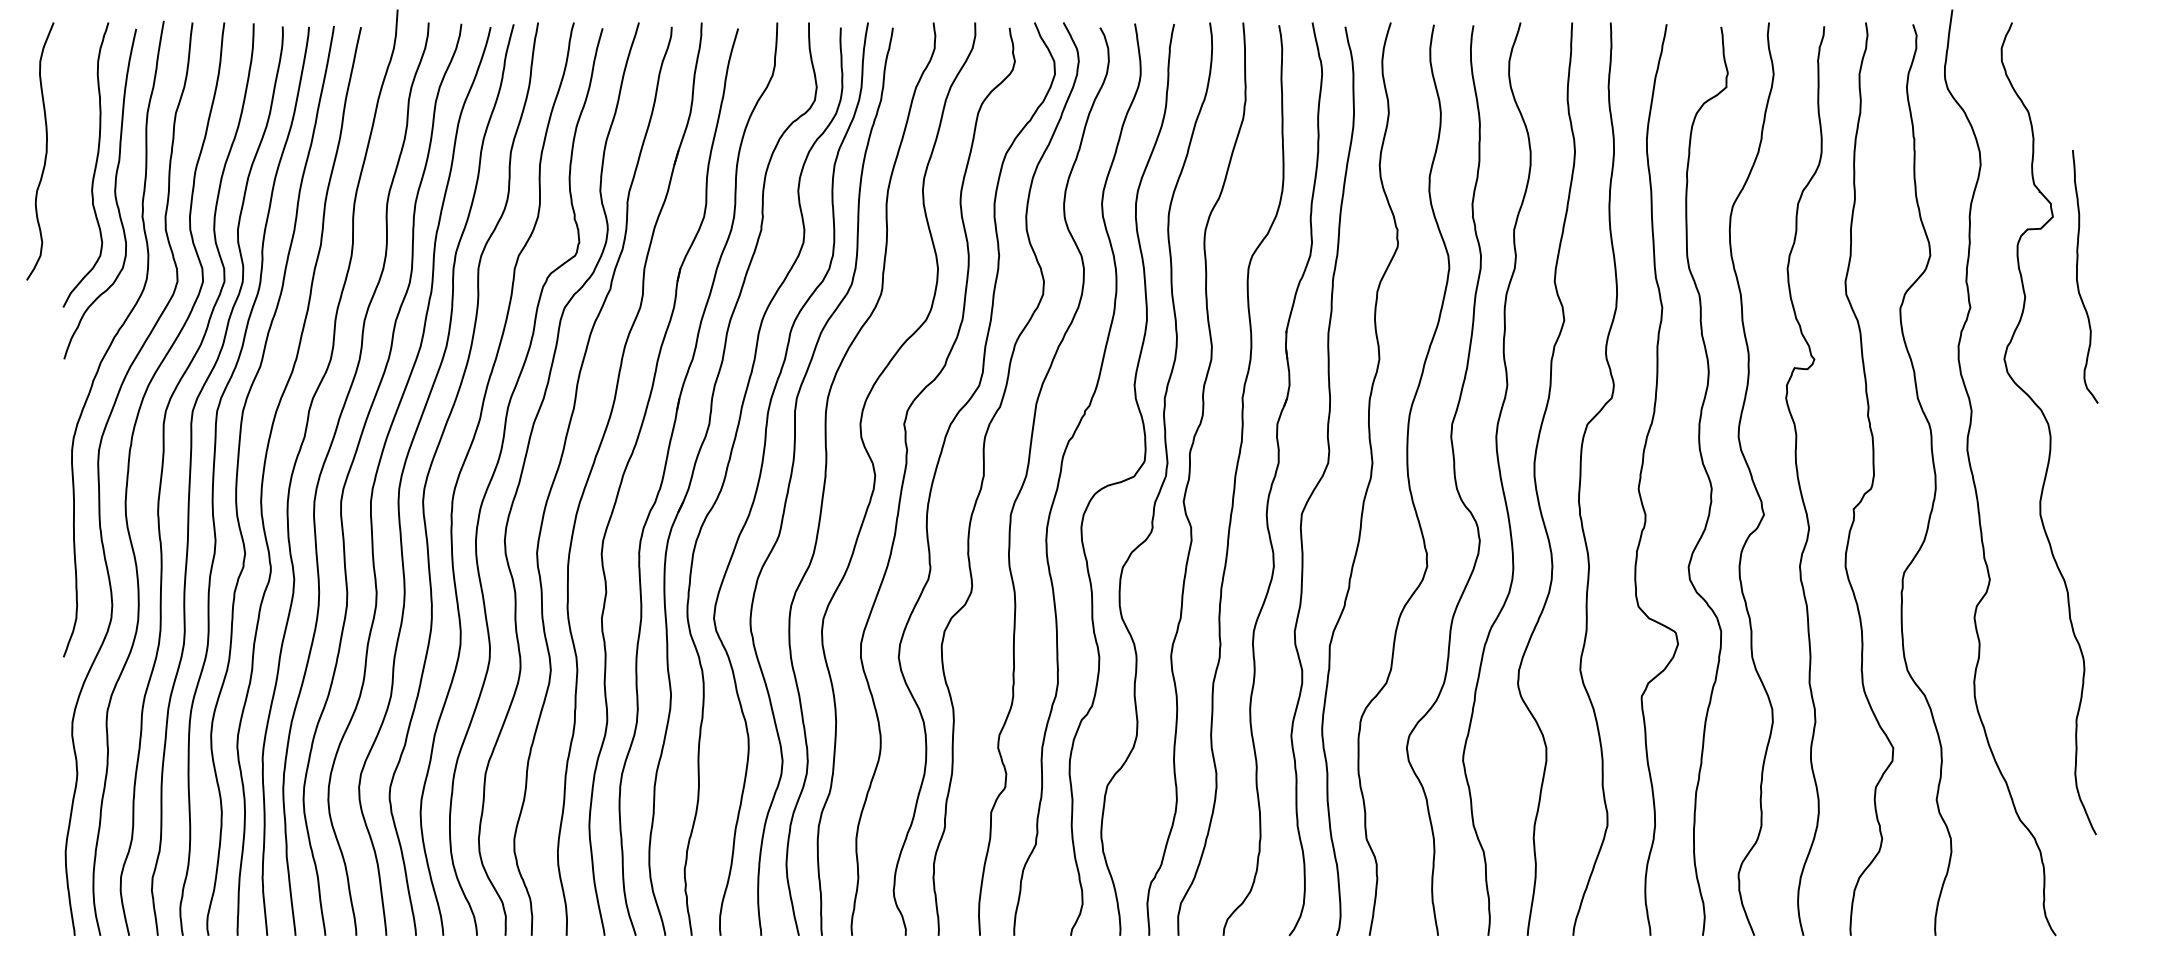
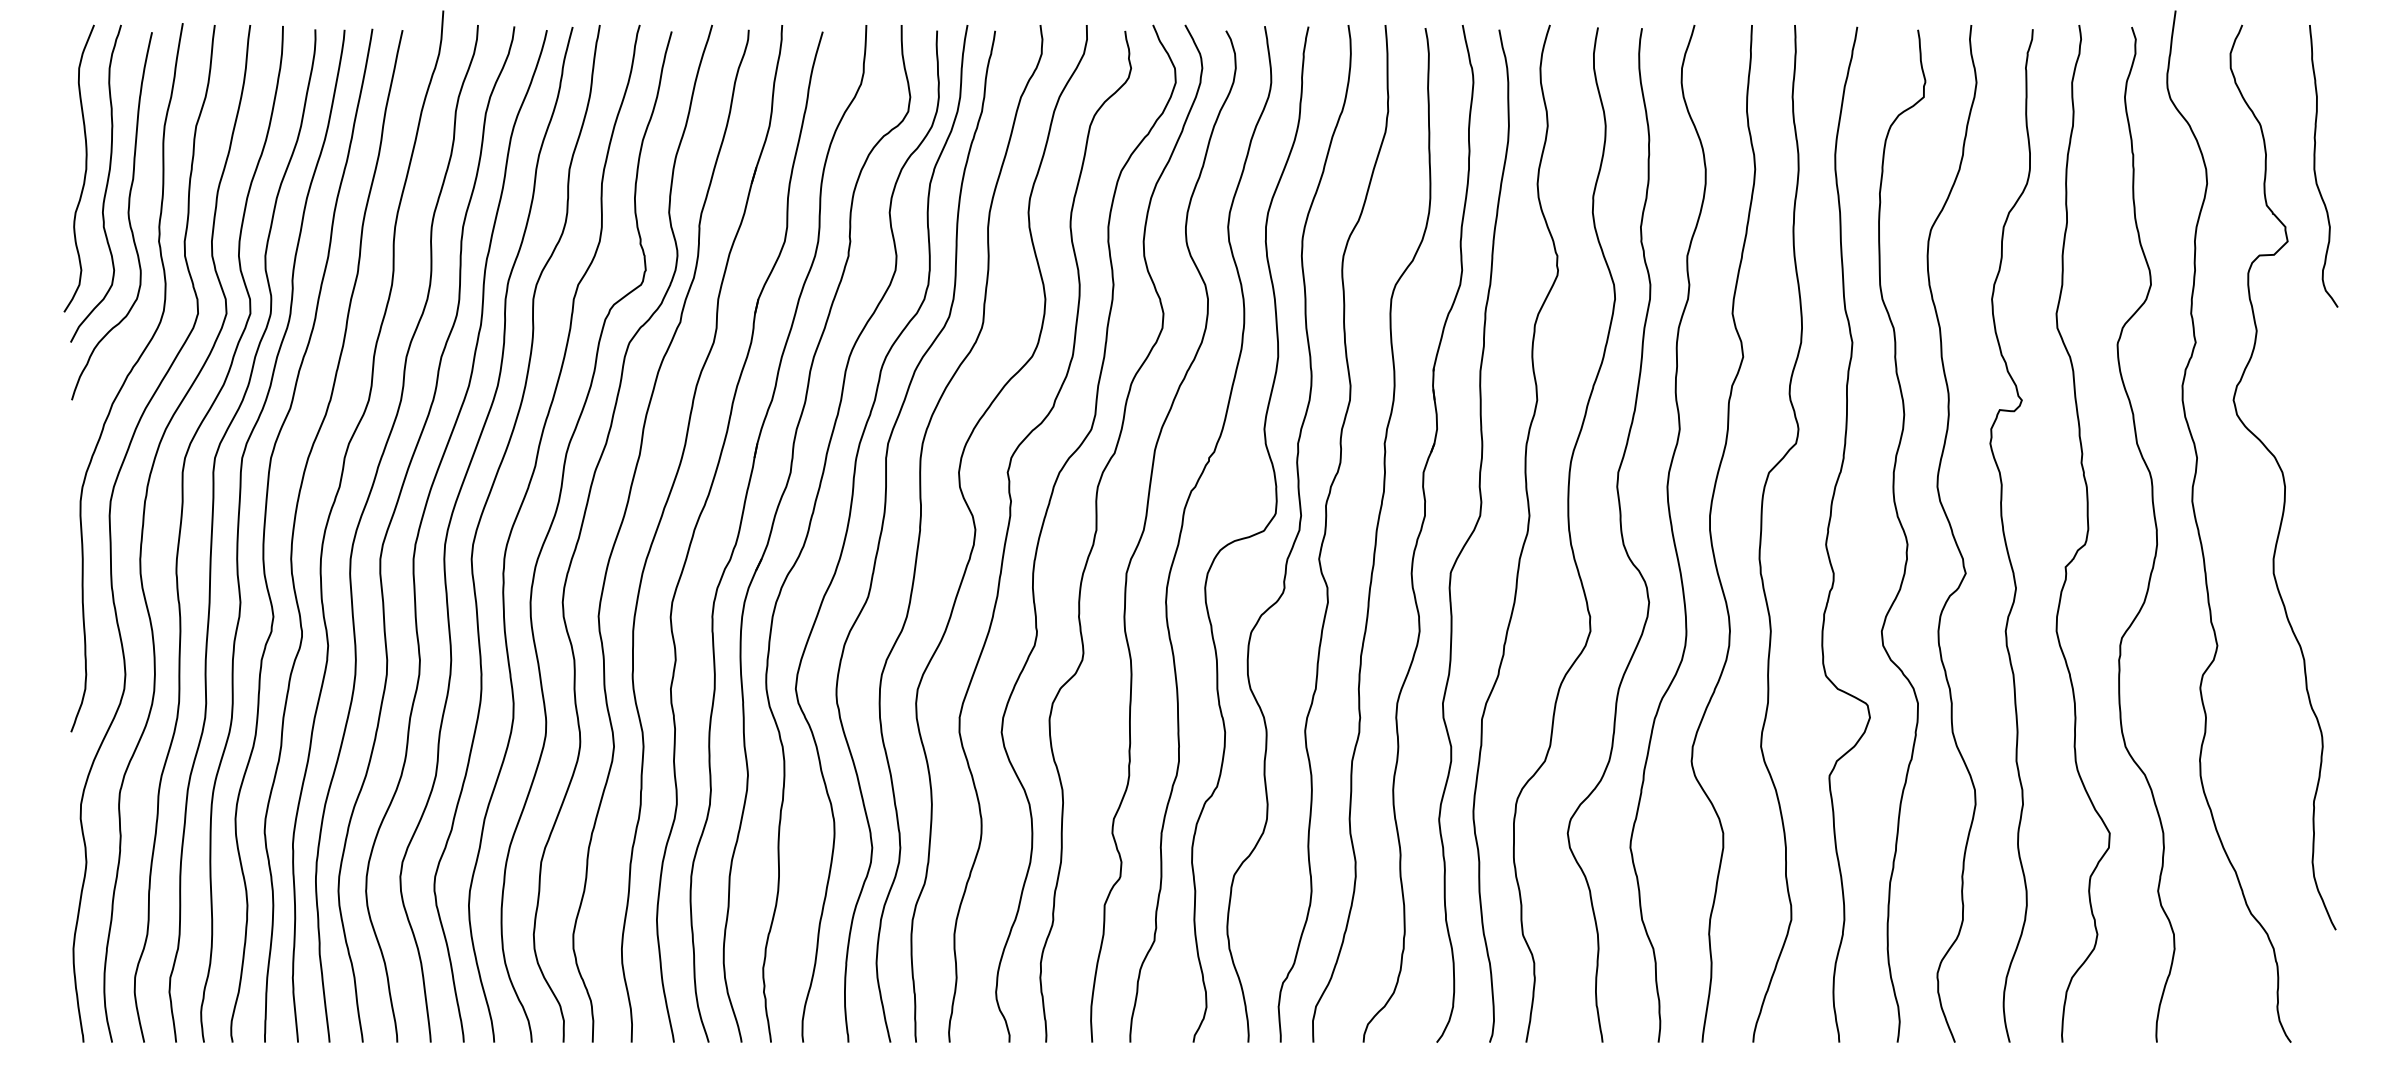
curve: (45, 151) -> (85, 168), moved
curve: (2077, 276) -> (2315, 166), moved

